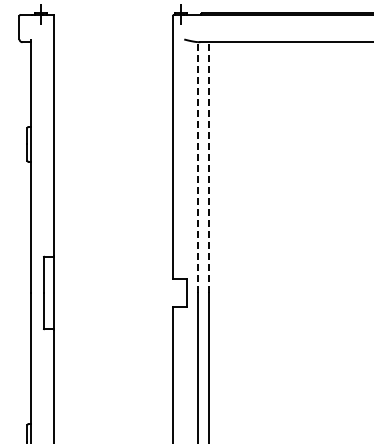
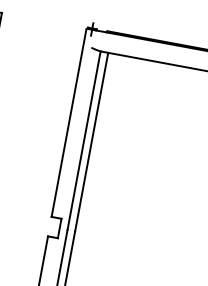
line: (197, 167) -> (83, 140), dashed -> solid
line: (208, 167) -> (91, 142), dashed -> solid

